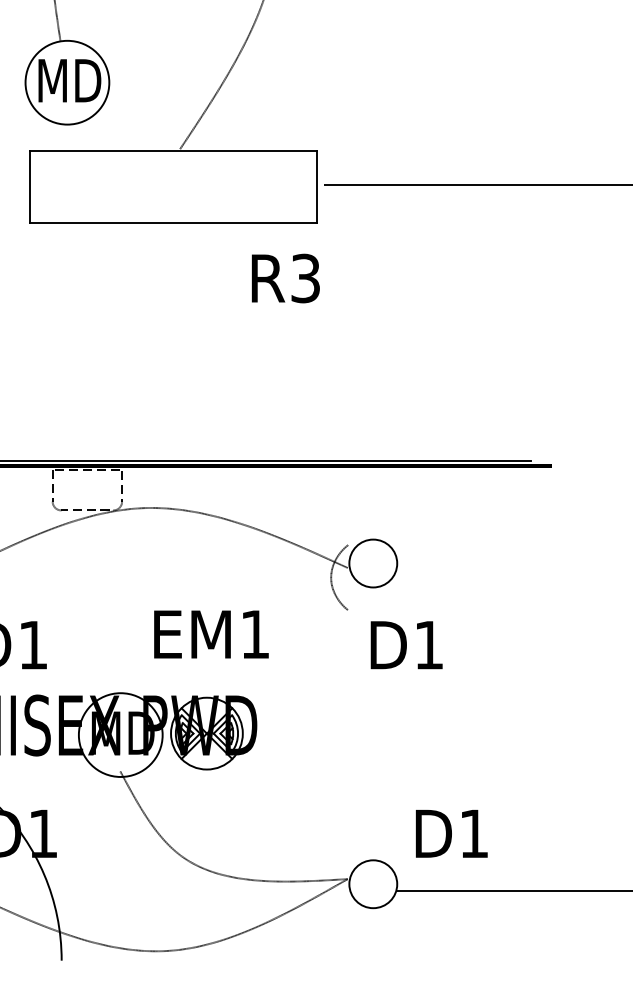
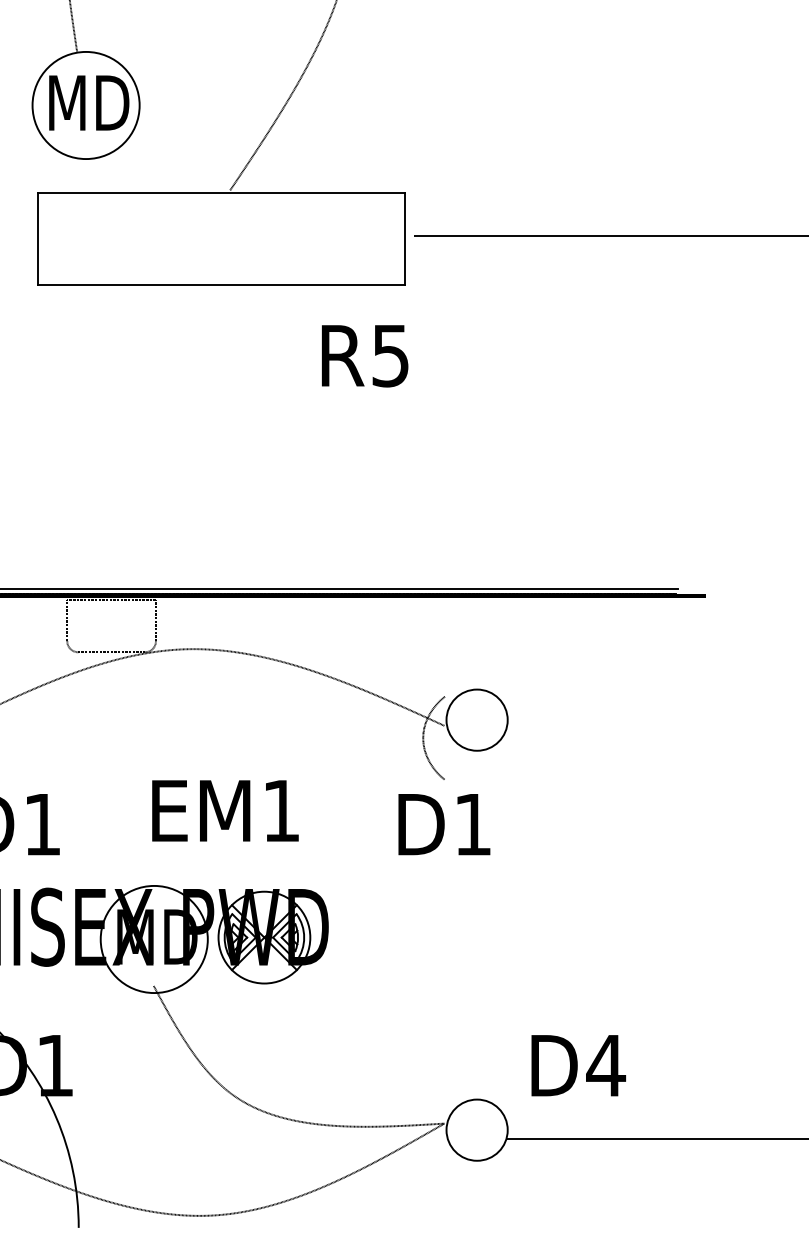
text: (305, 277) -> (390, 354), R3 -> R5
text: (211, 634) -> (225, 810), moved
text: (406, 645) -> (444, 824), moved
text: (473, 833) -> (605, 1065), D1 -> D4

